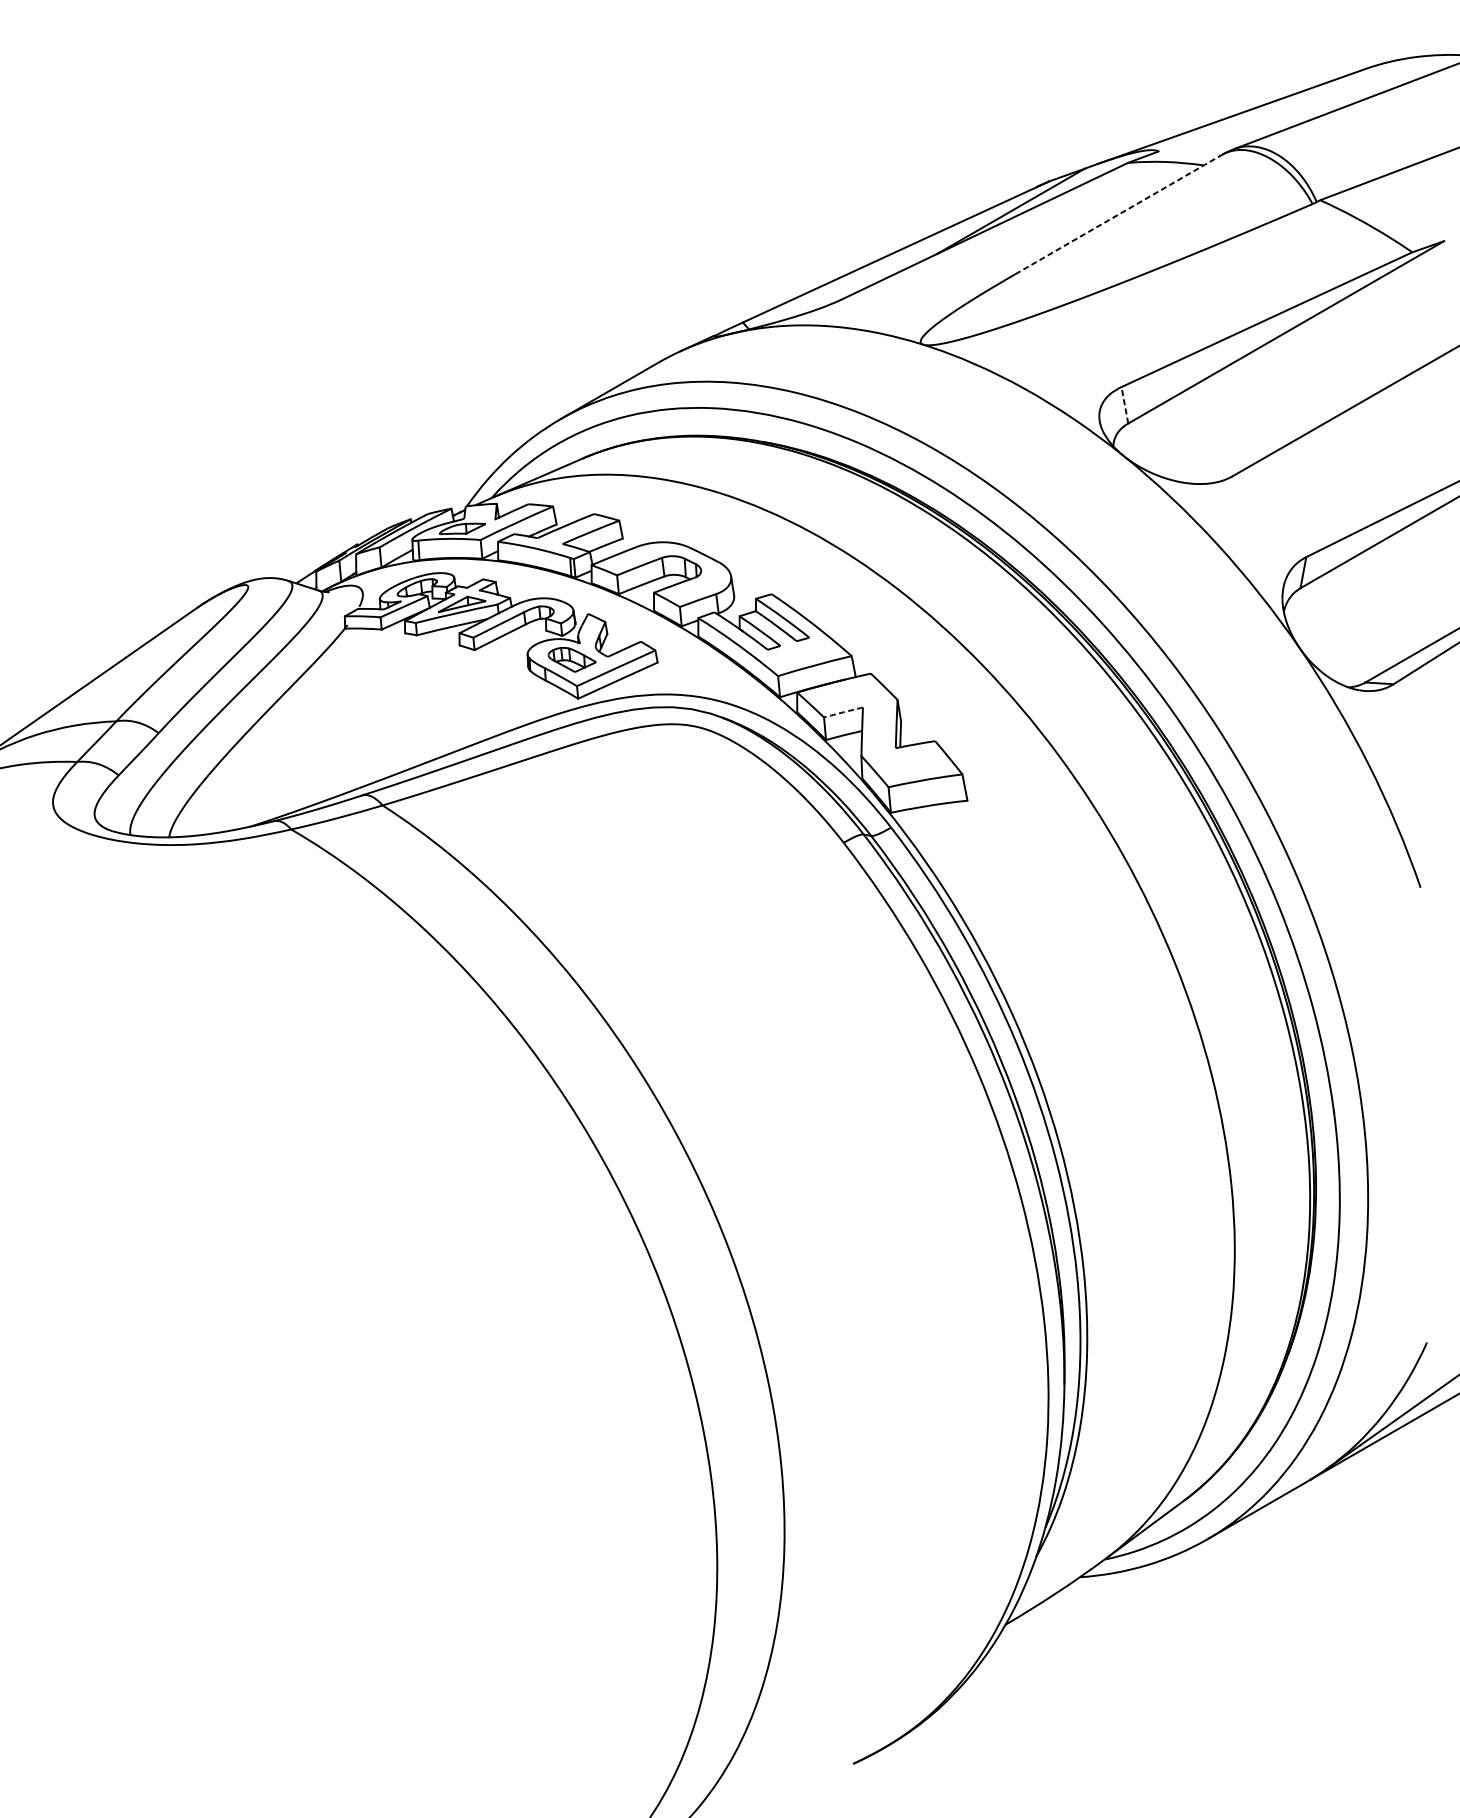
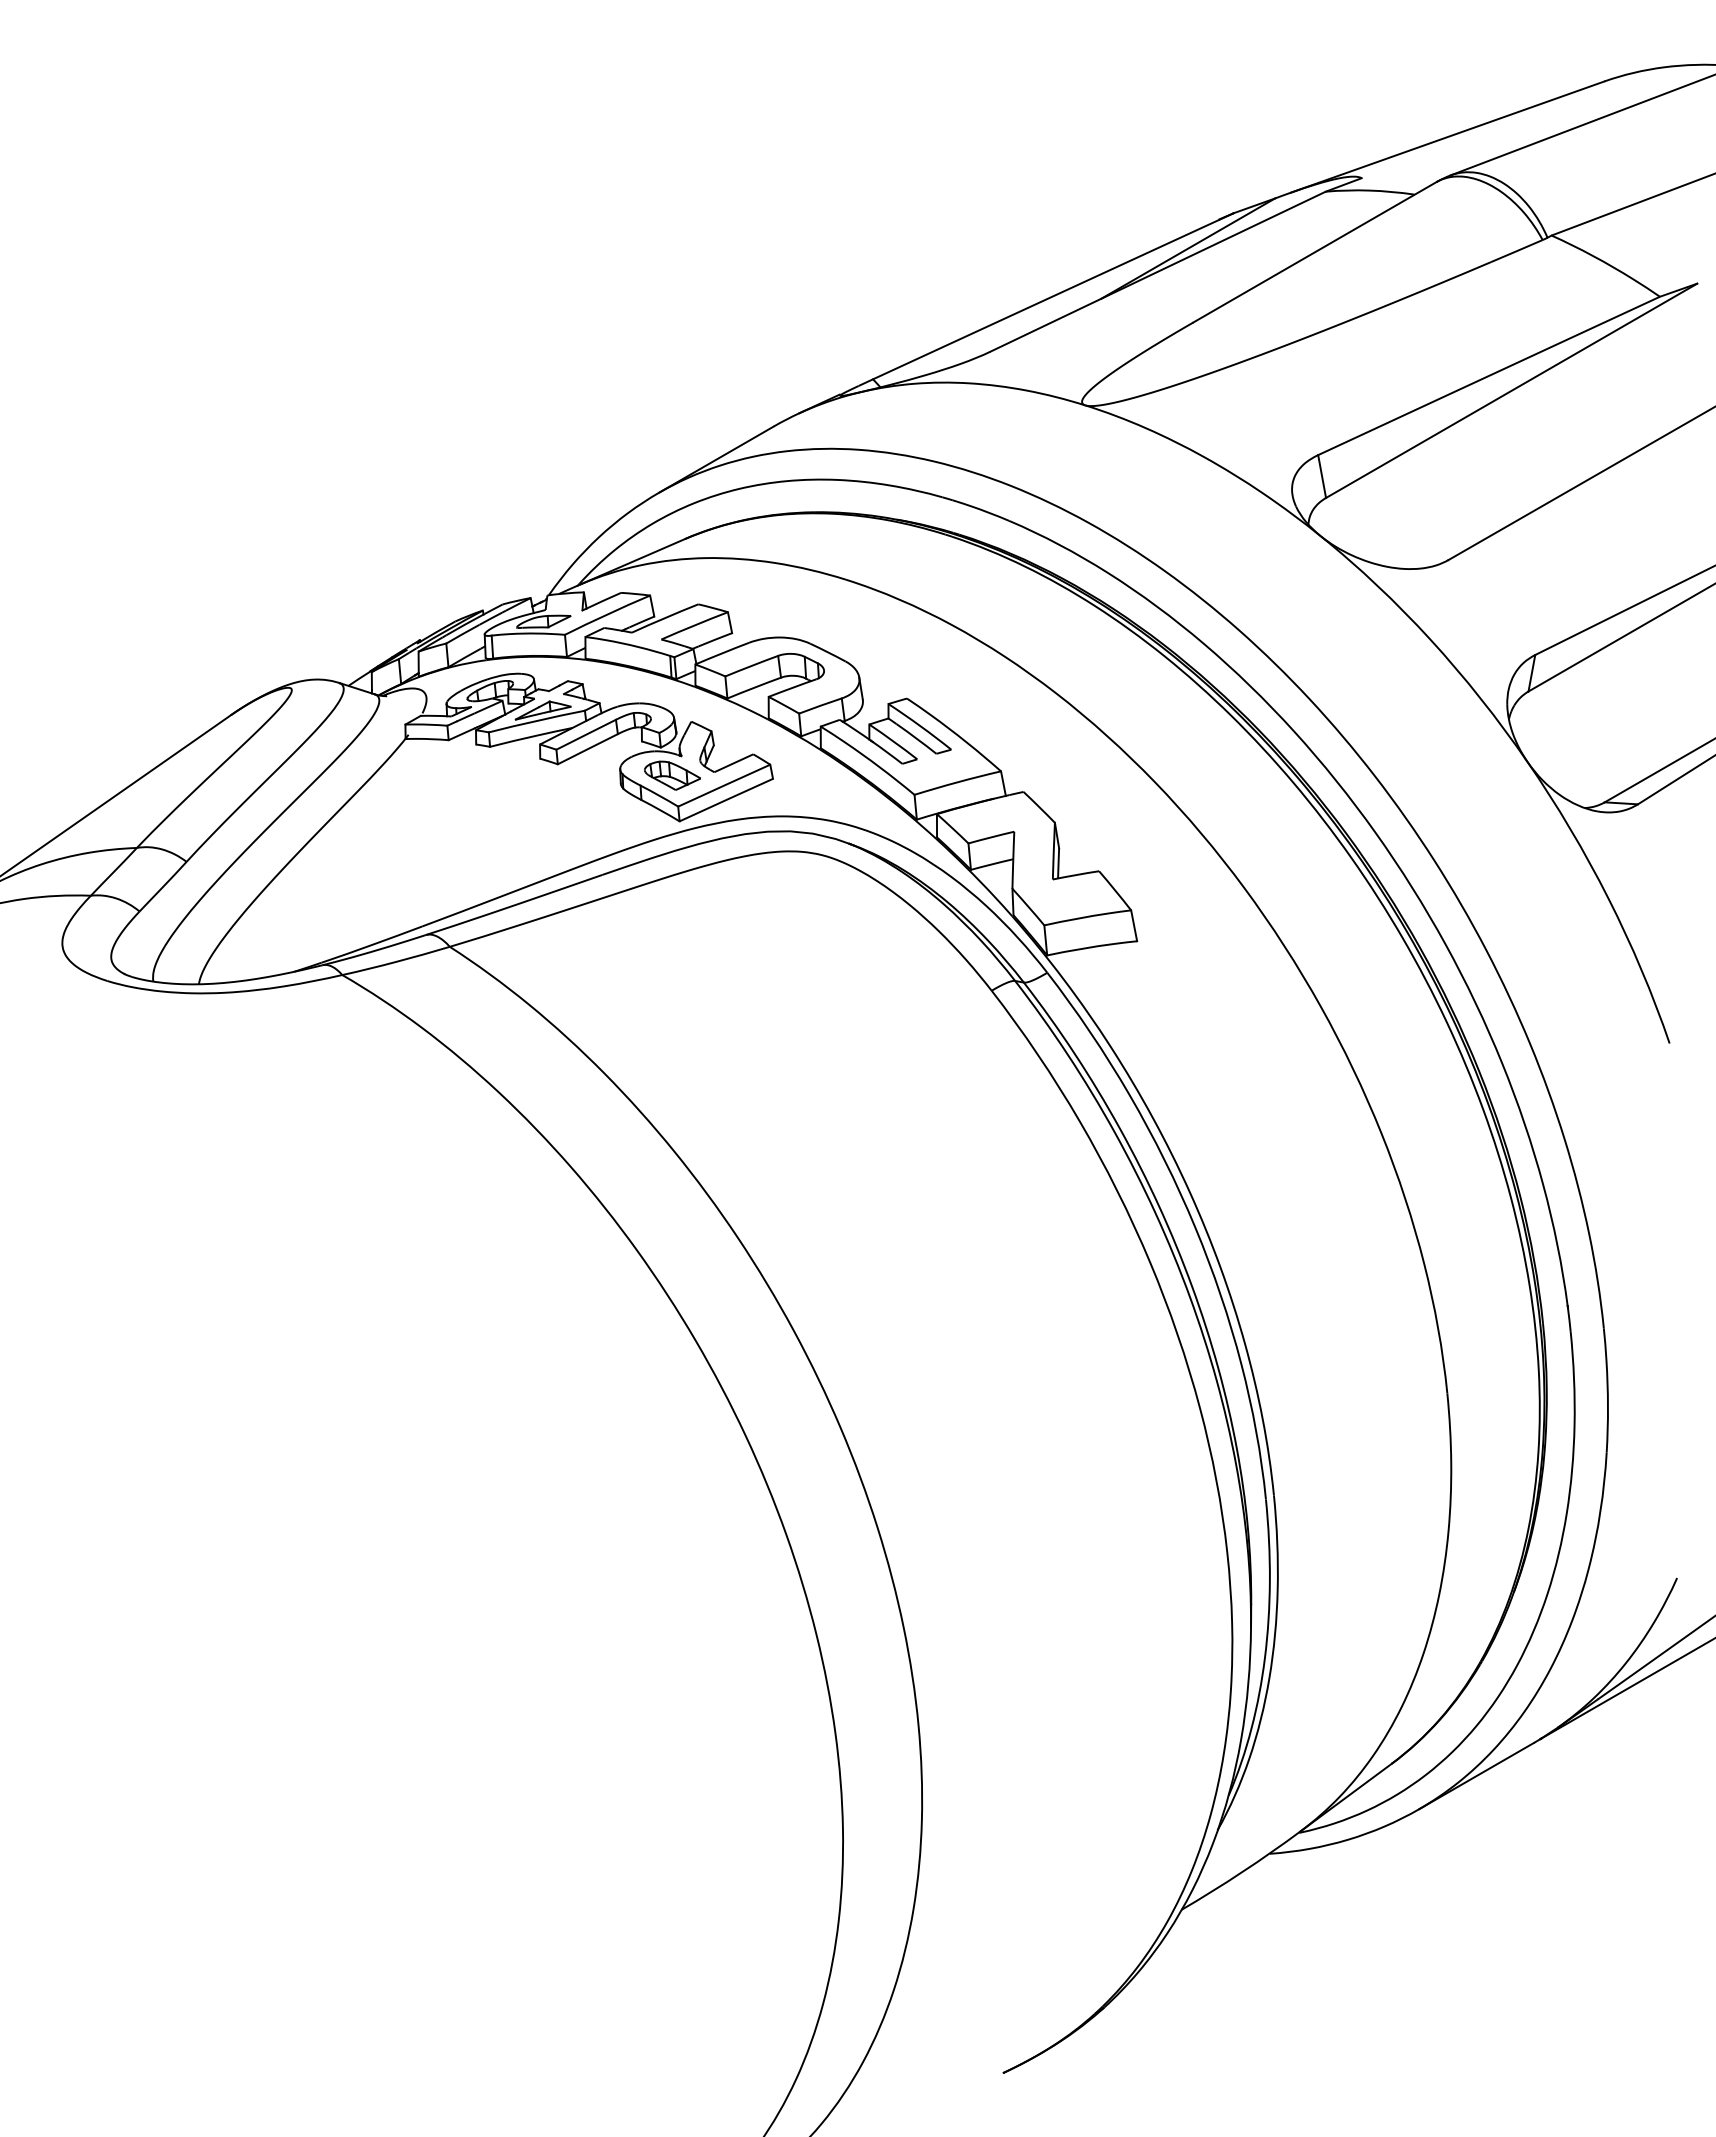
line: (1119, 214) -> (1315, 252), dashed -> solid
line: (1125, 405) -> (1322, 476), dashed -> solid
arc: (843, 712) -> (991, 837), dashed -> solid

